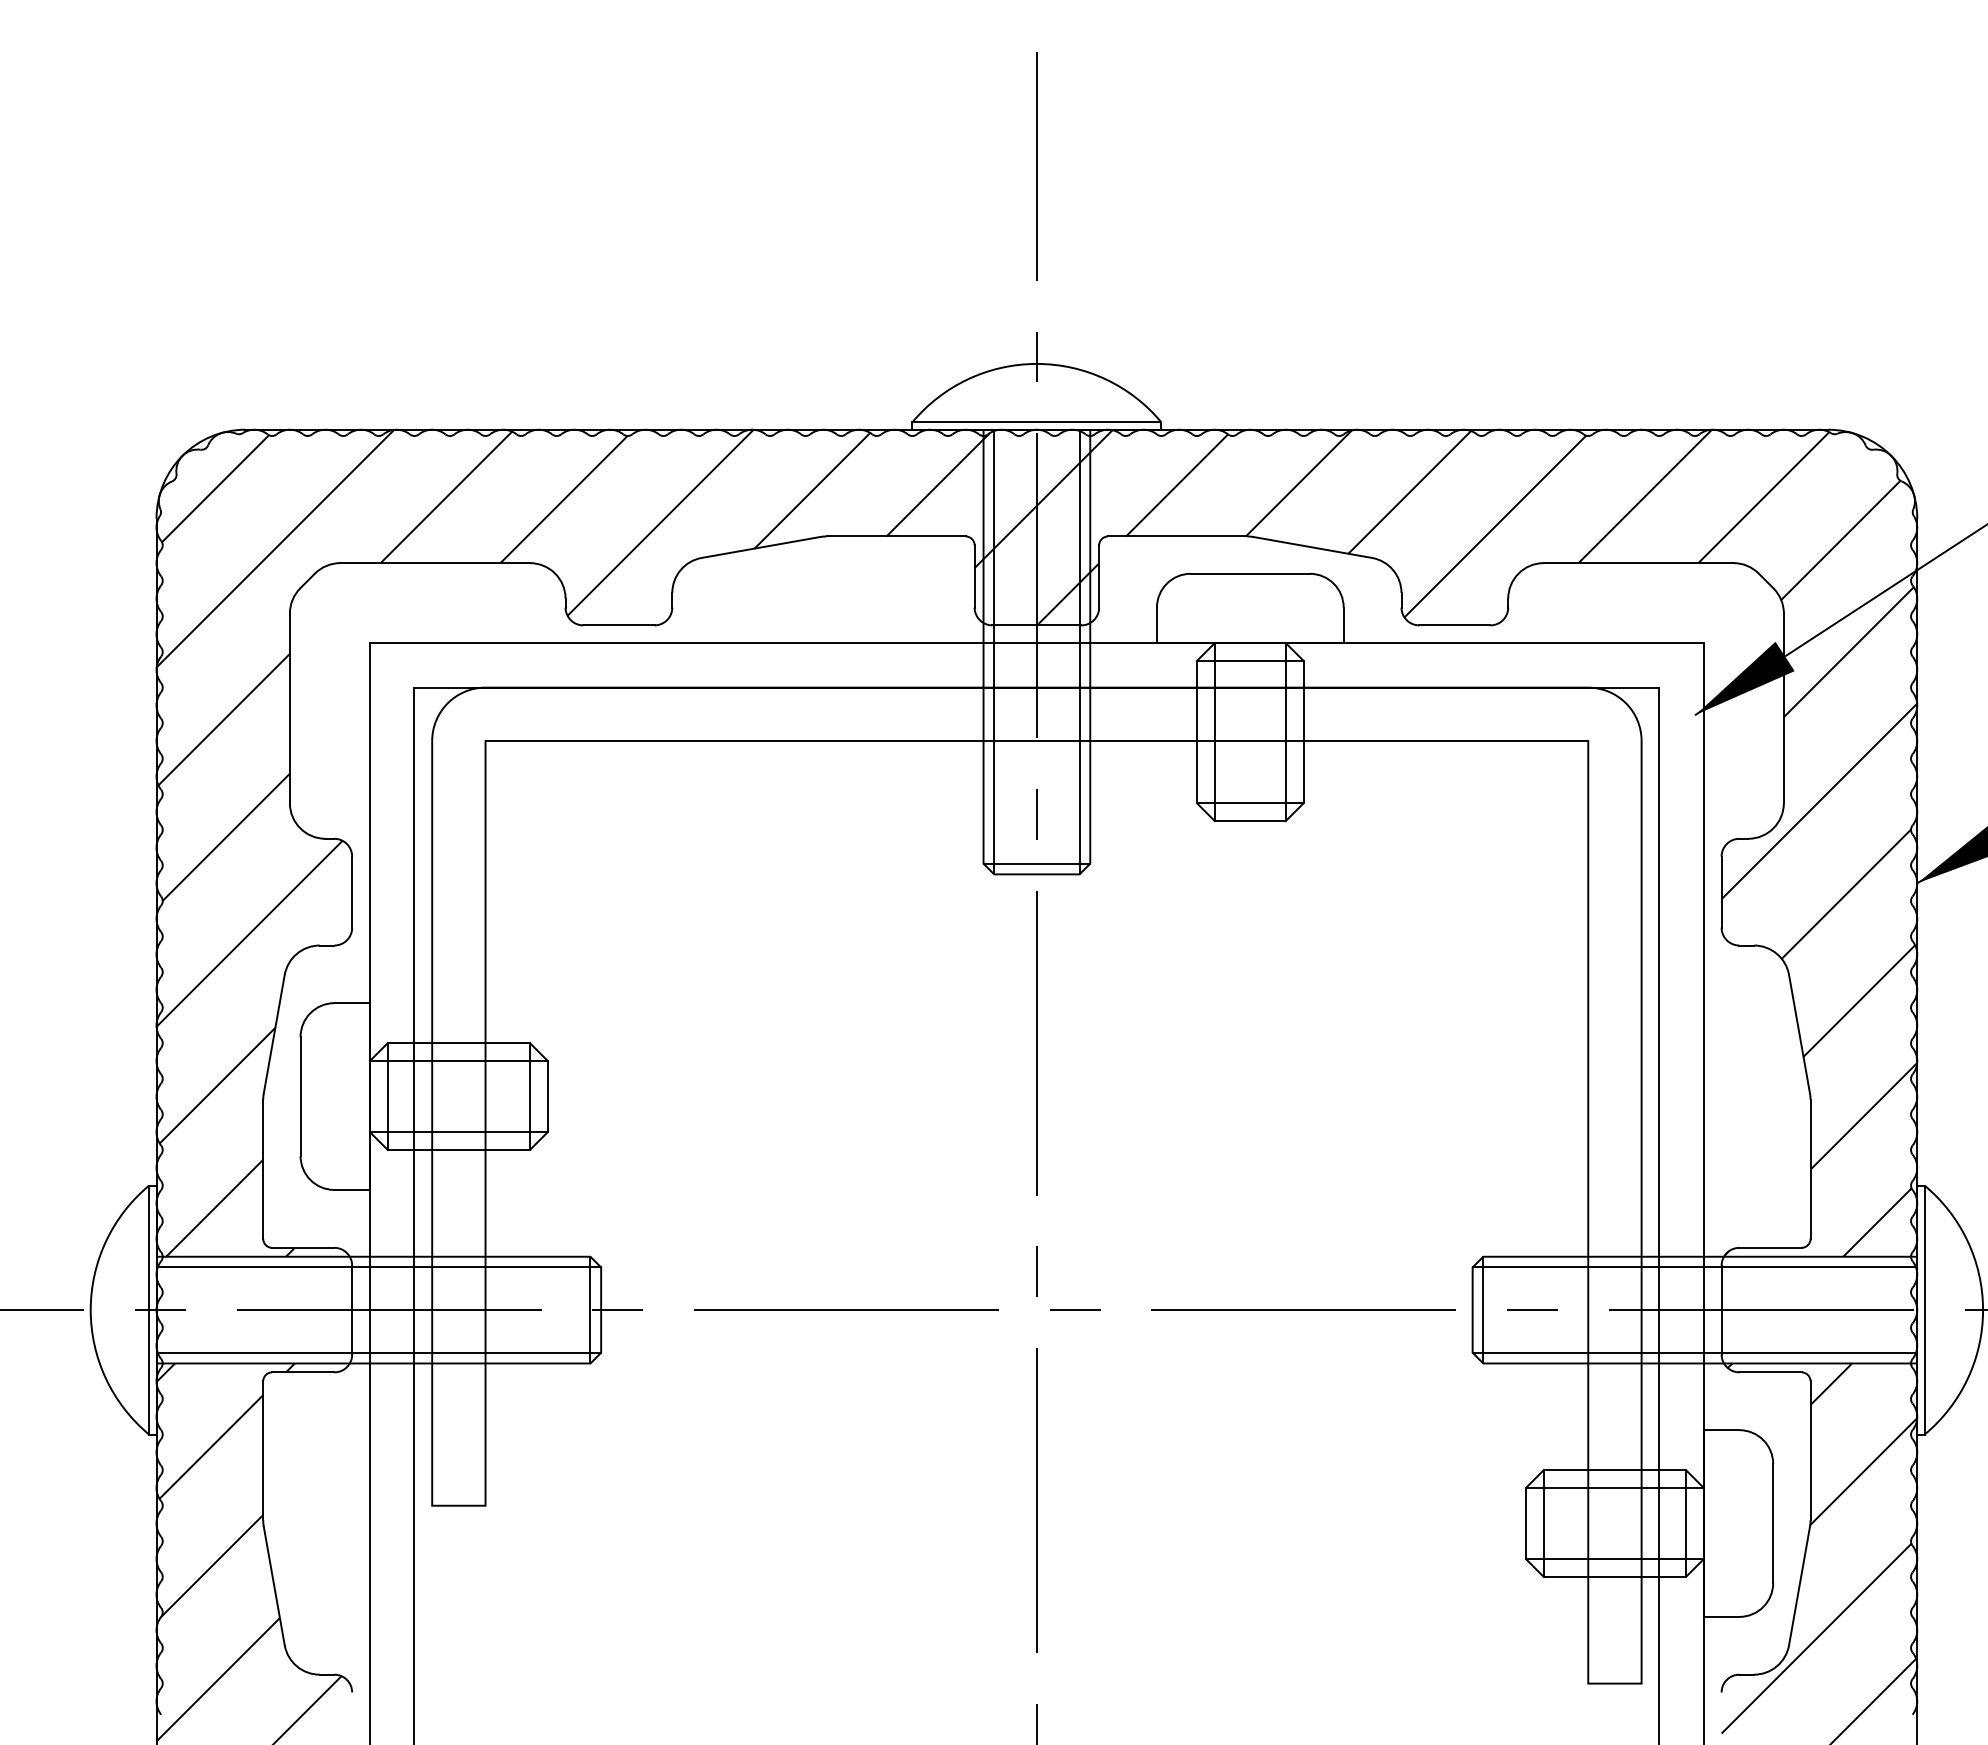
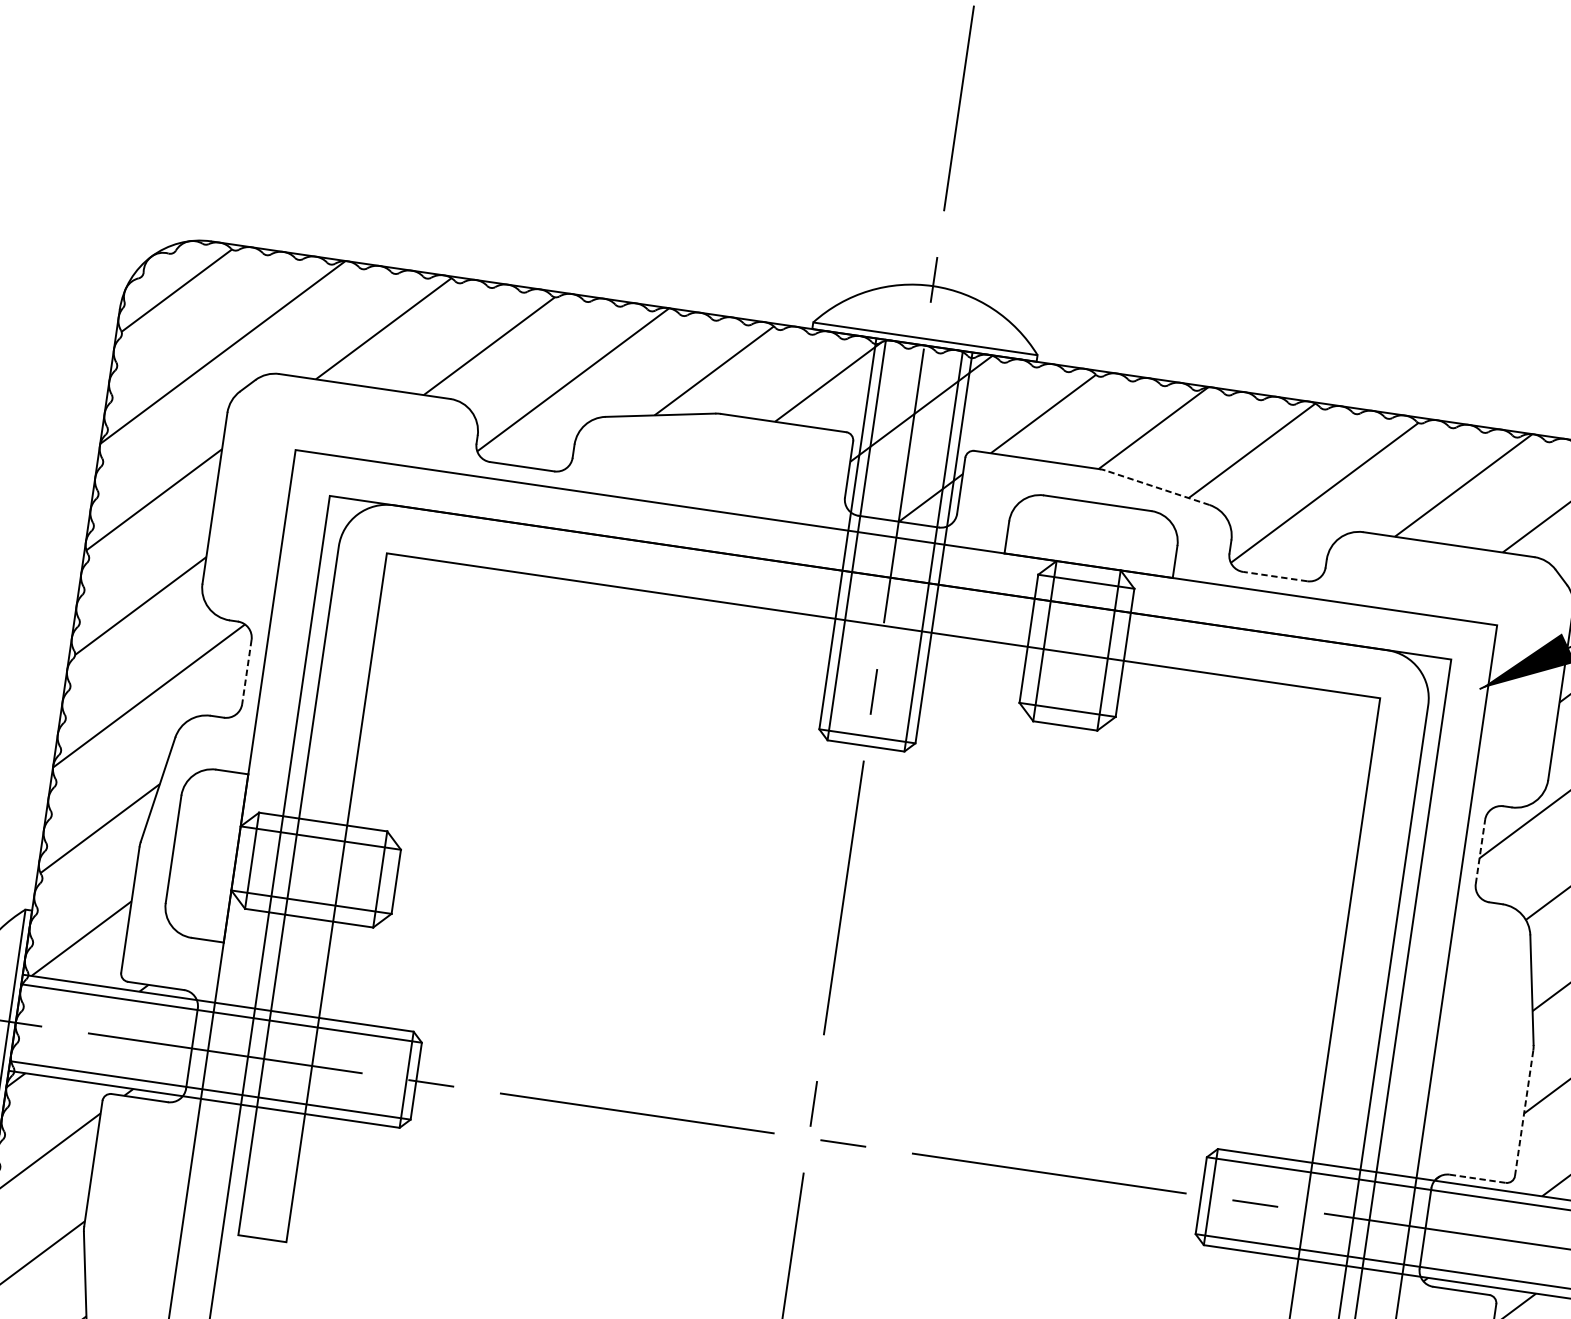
line: (1312, 547) -> (1157, 487), solid -> dashed
line: (1454, 625) -> (1274, 576), solid -> dashed
line: (352, 892) -> (247, 672), solid -> dashed
line: (1721, 892) -> (1480, 852), solid -> dashed
line: (1810, 1169) -> (1524, 1113), solid -> dashed
line: (1771, 1247) -> (1478, 1178), solid -> dashed

